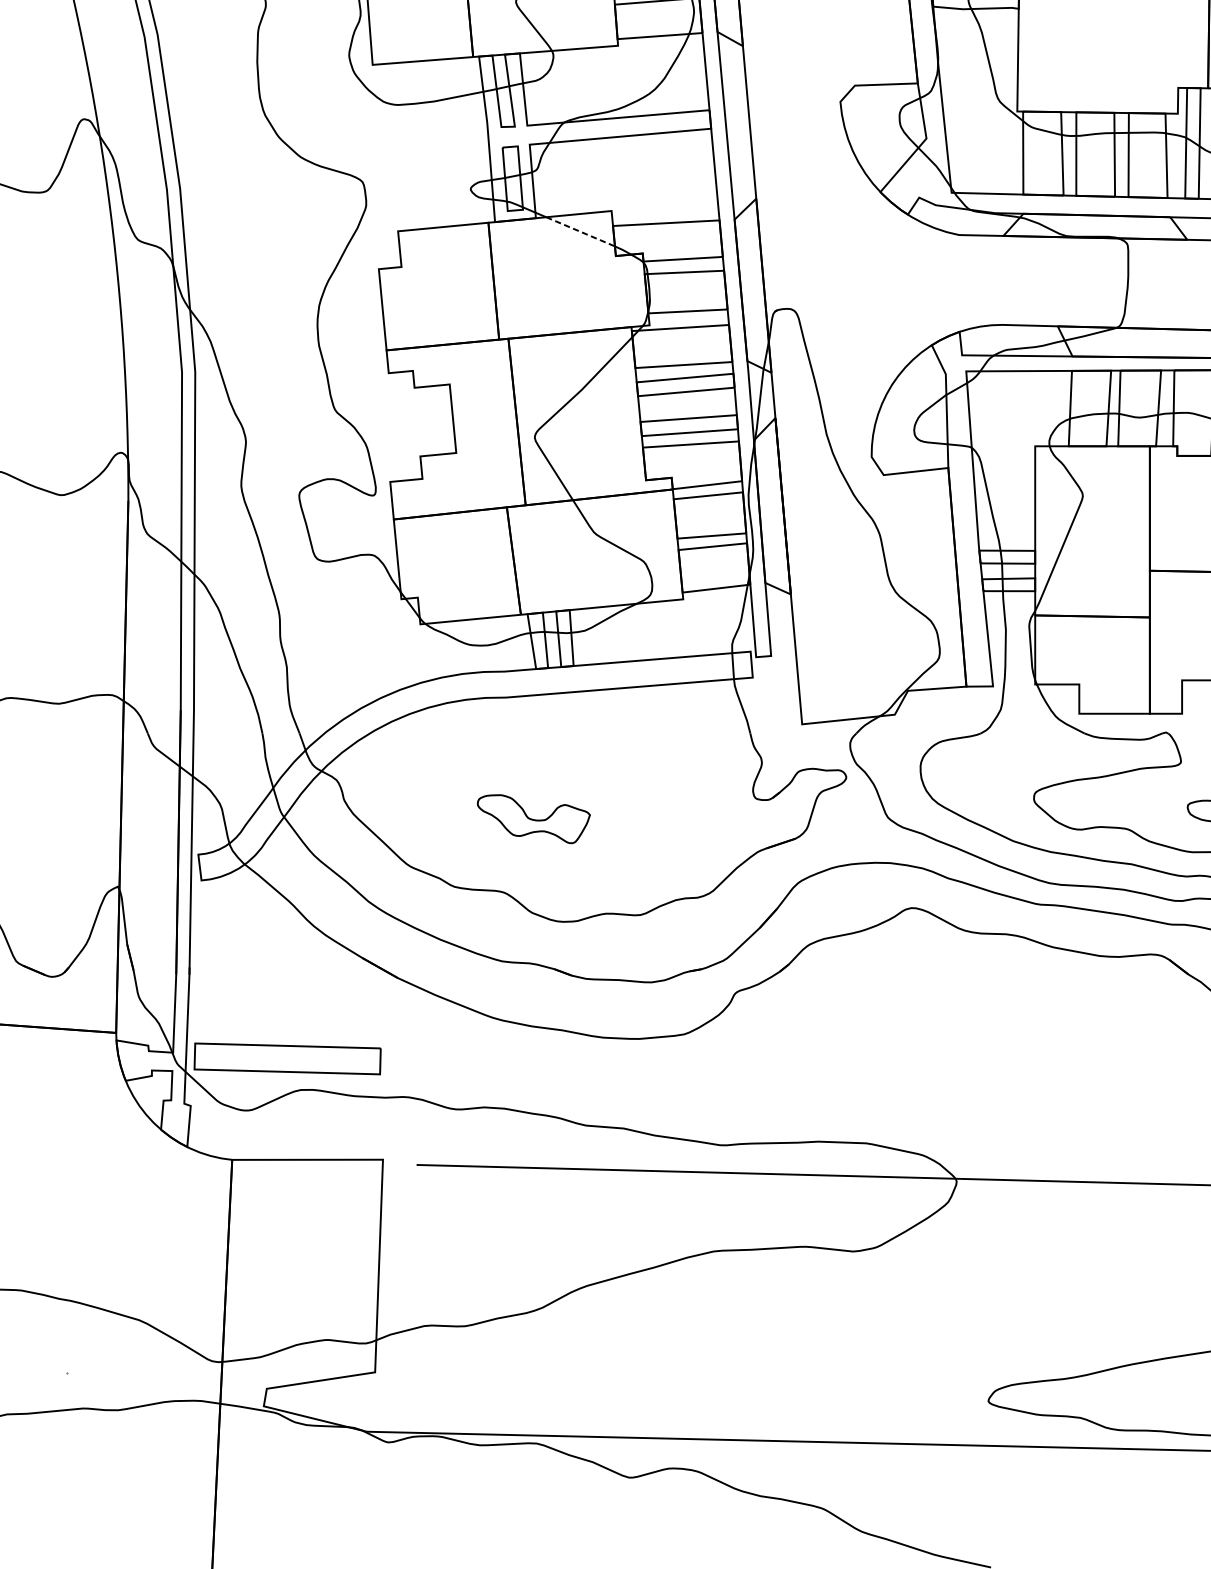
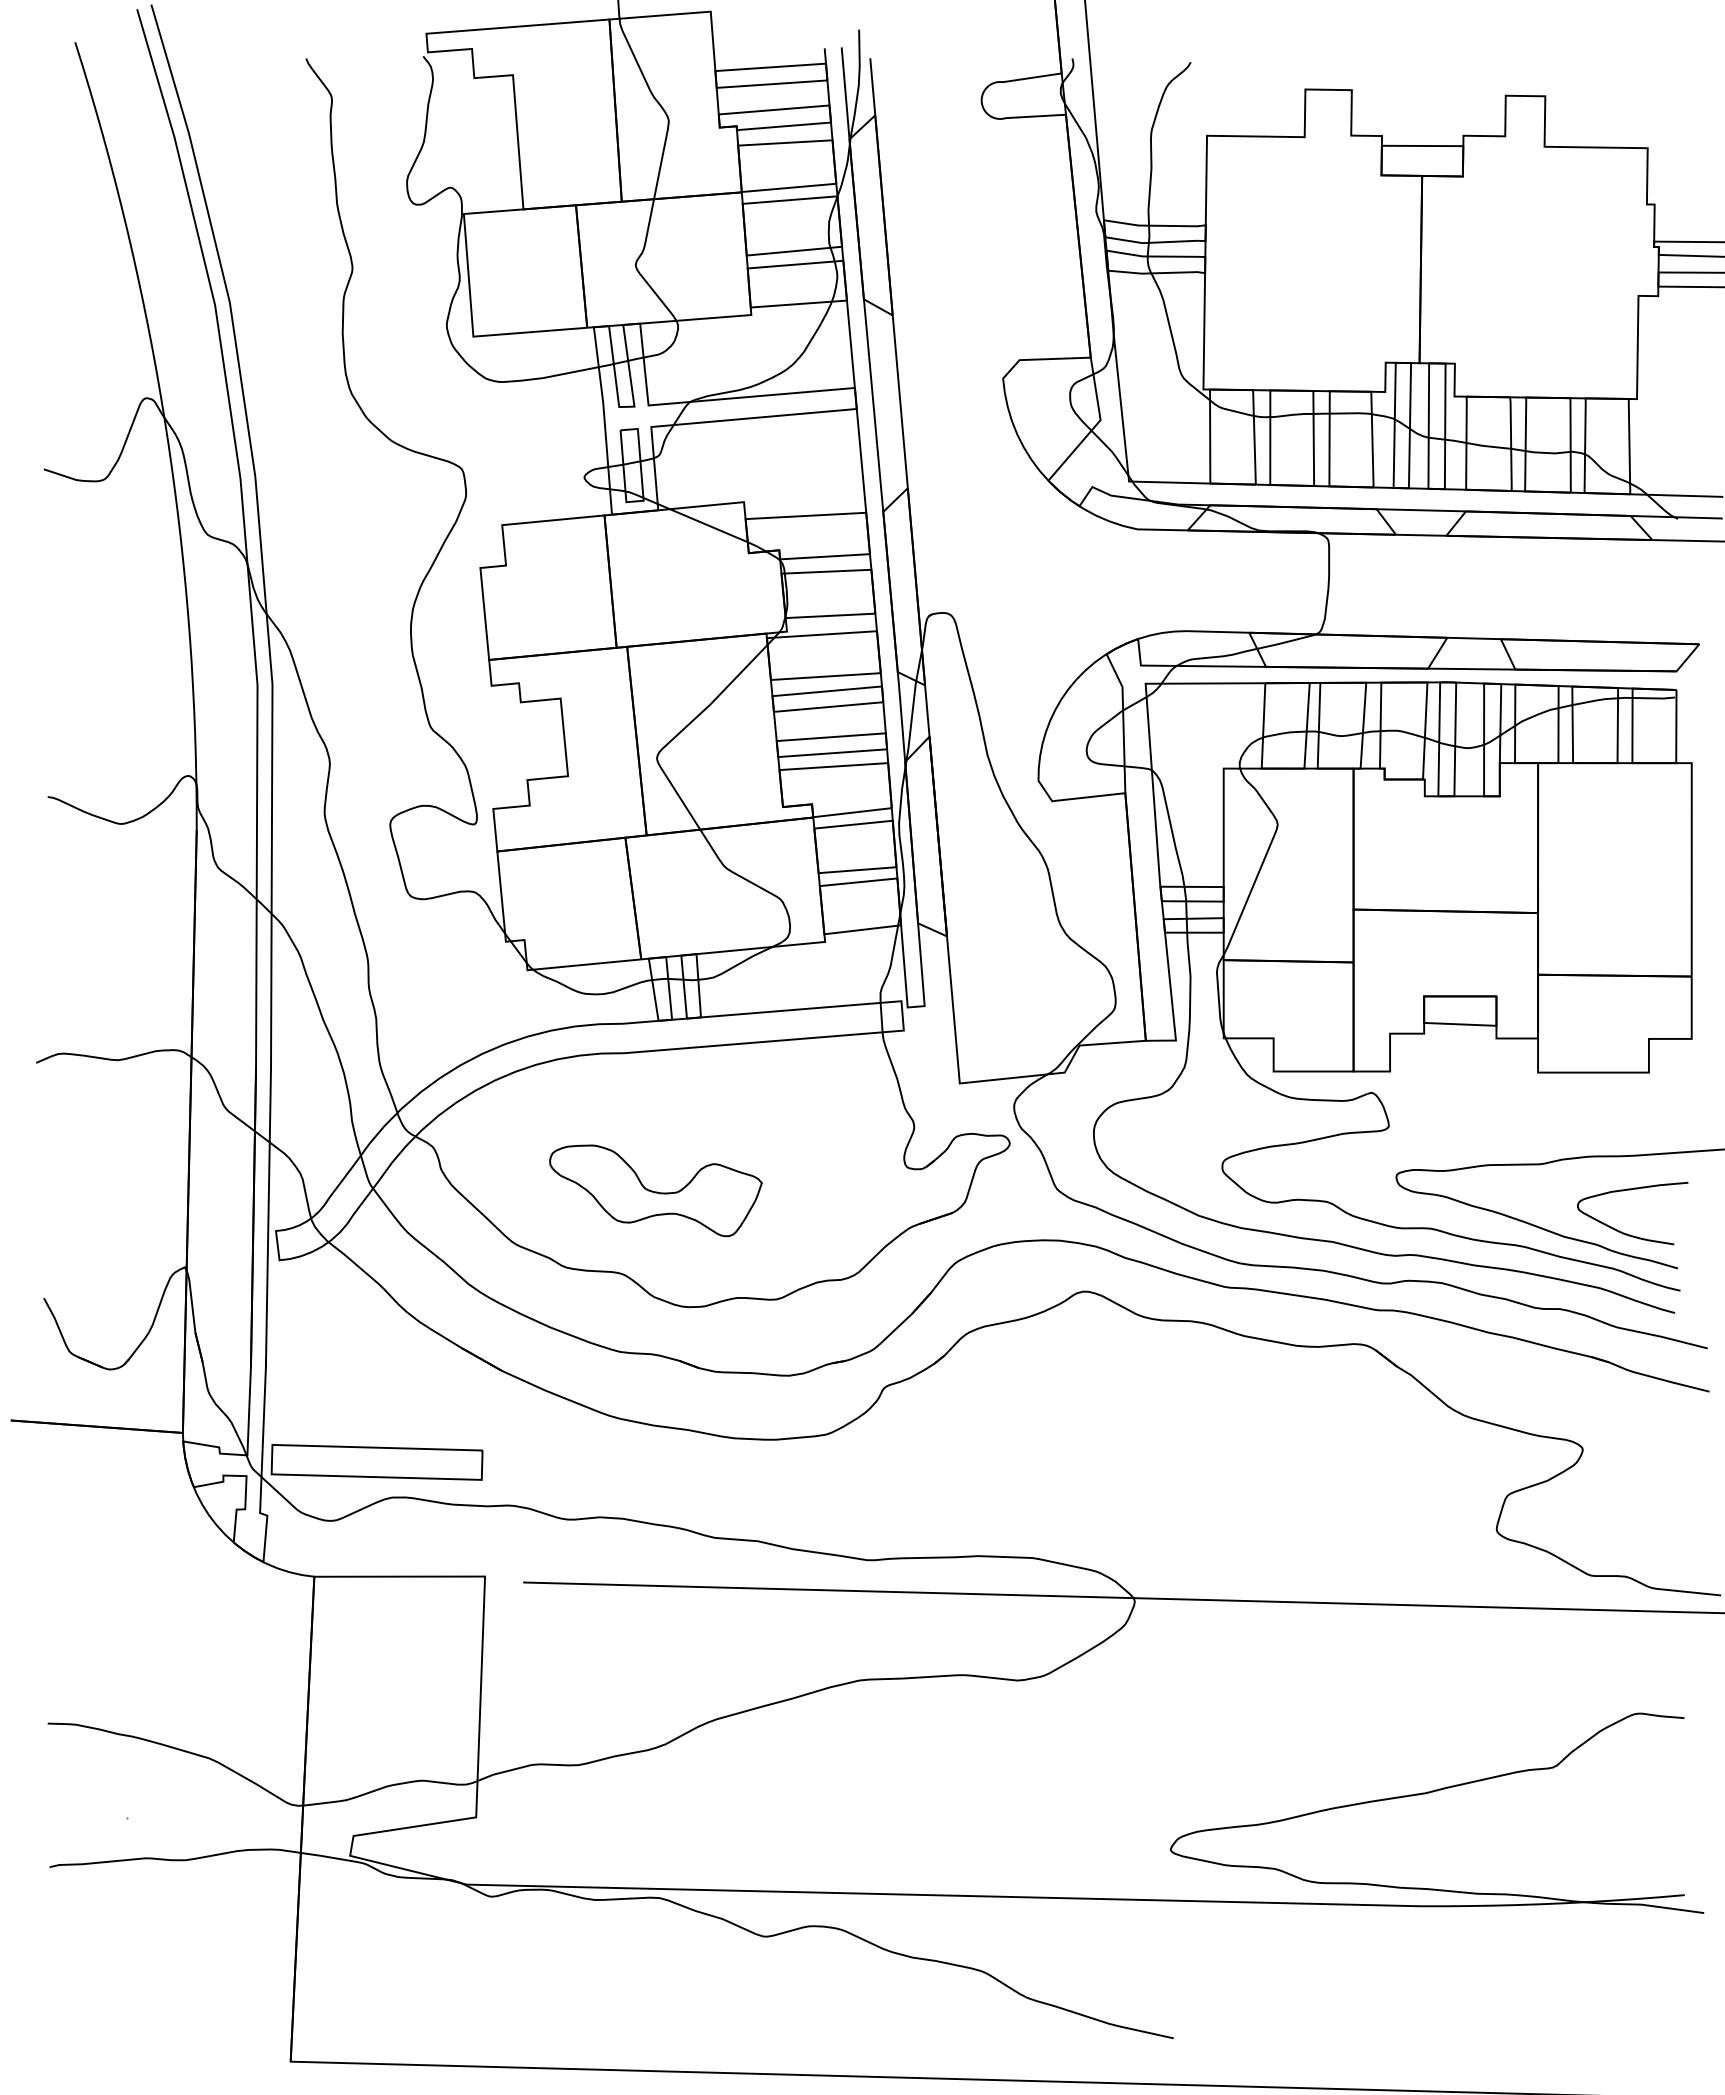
line: (581, 231) -> (709, 525), dashed -> solid
part: (533, 818) -> (655, 1190), size x1.67

